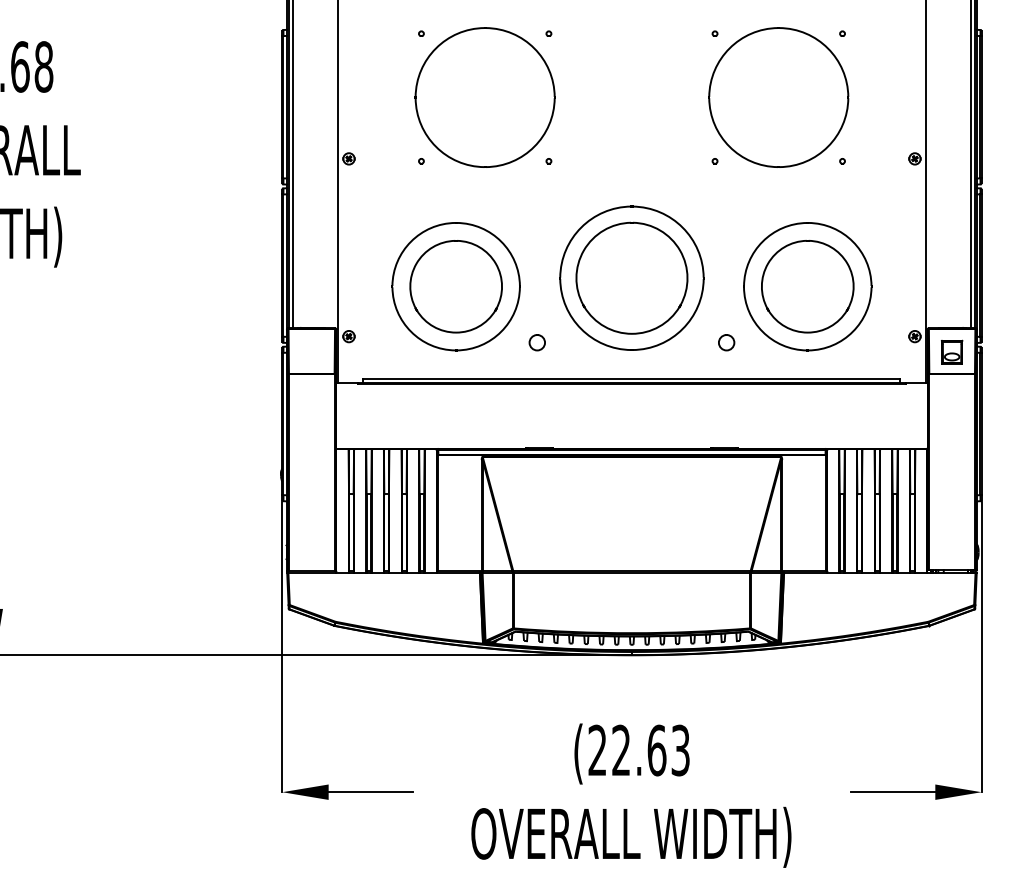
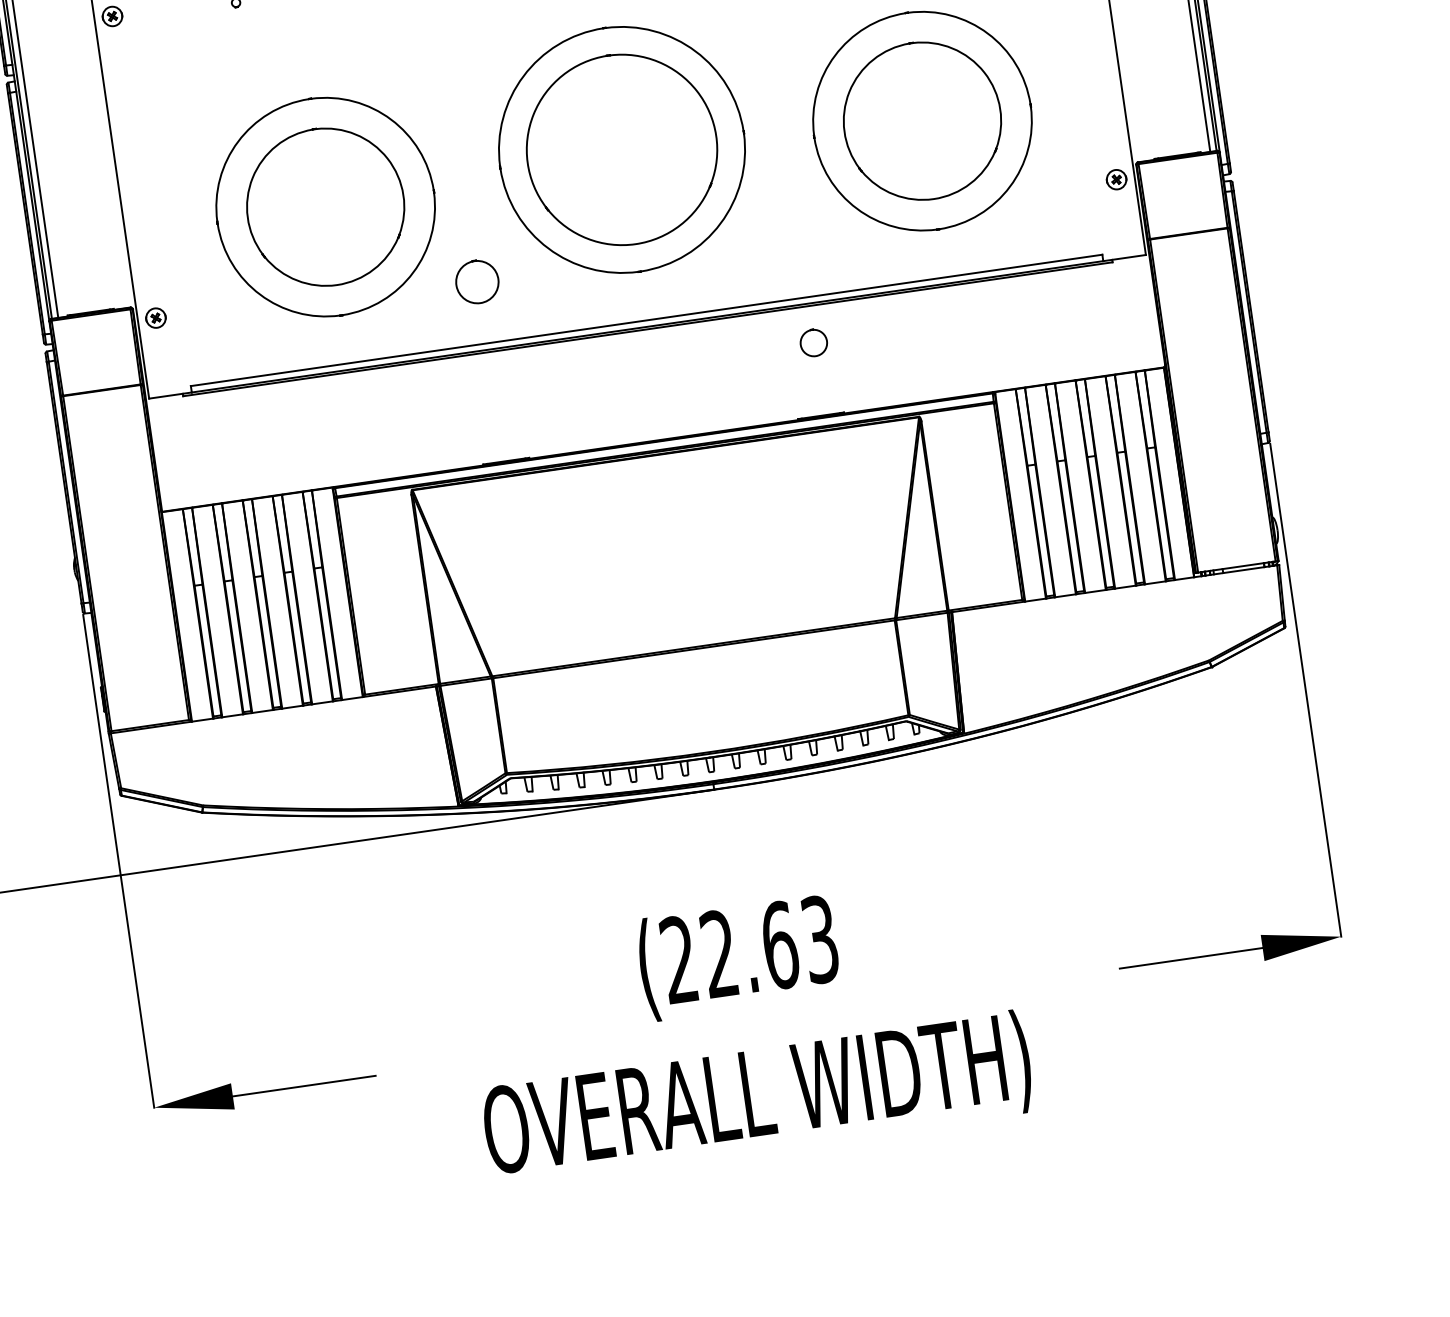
part: (536, 342) -> (475, 282), size x1.6
part: (726, 342) -> (813, 342), moved
part: (952, 351) -> (1183, 195), removed

